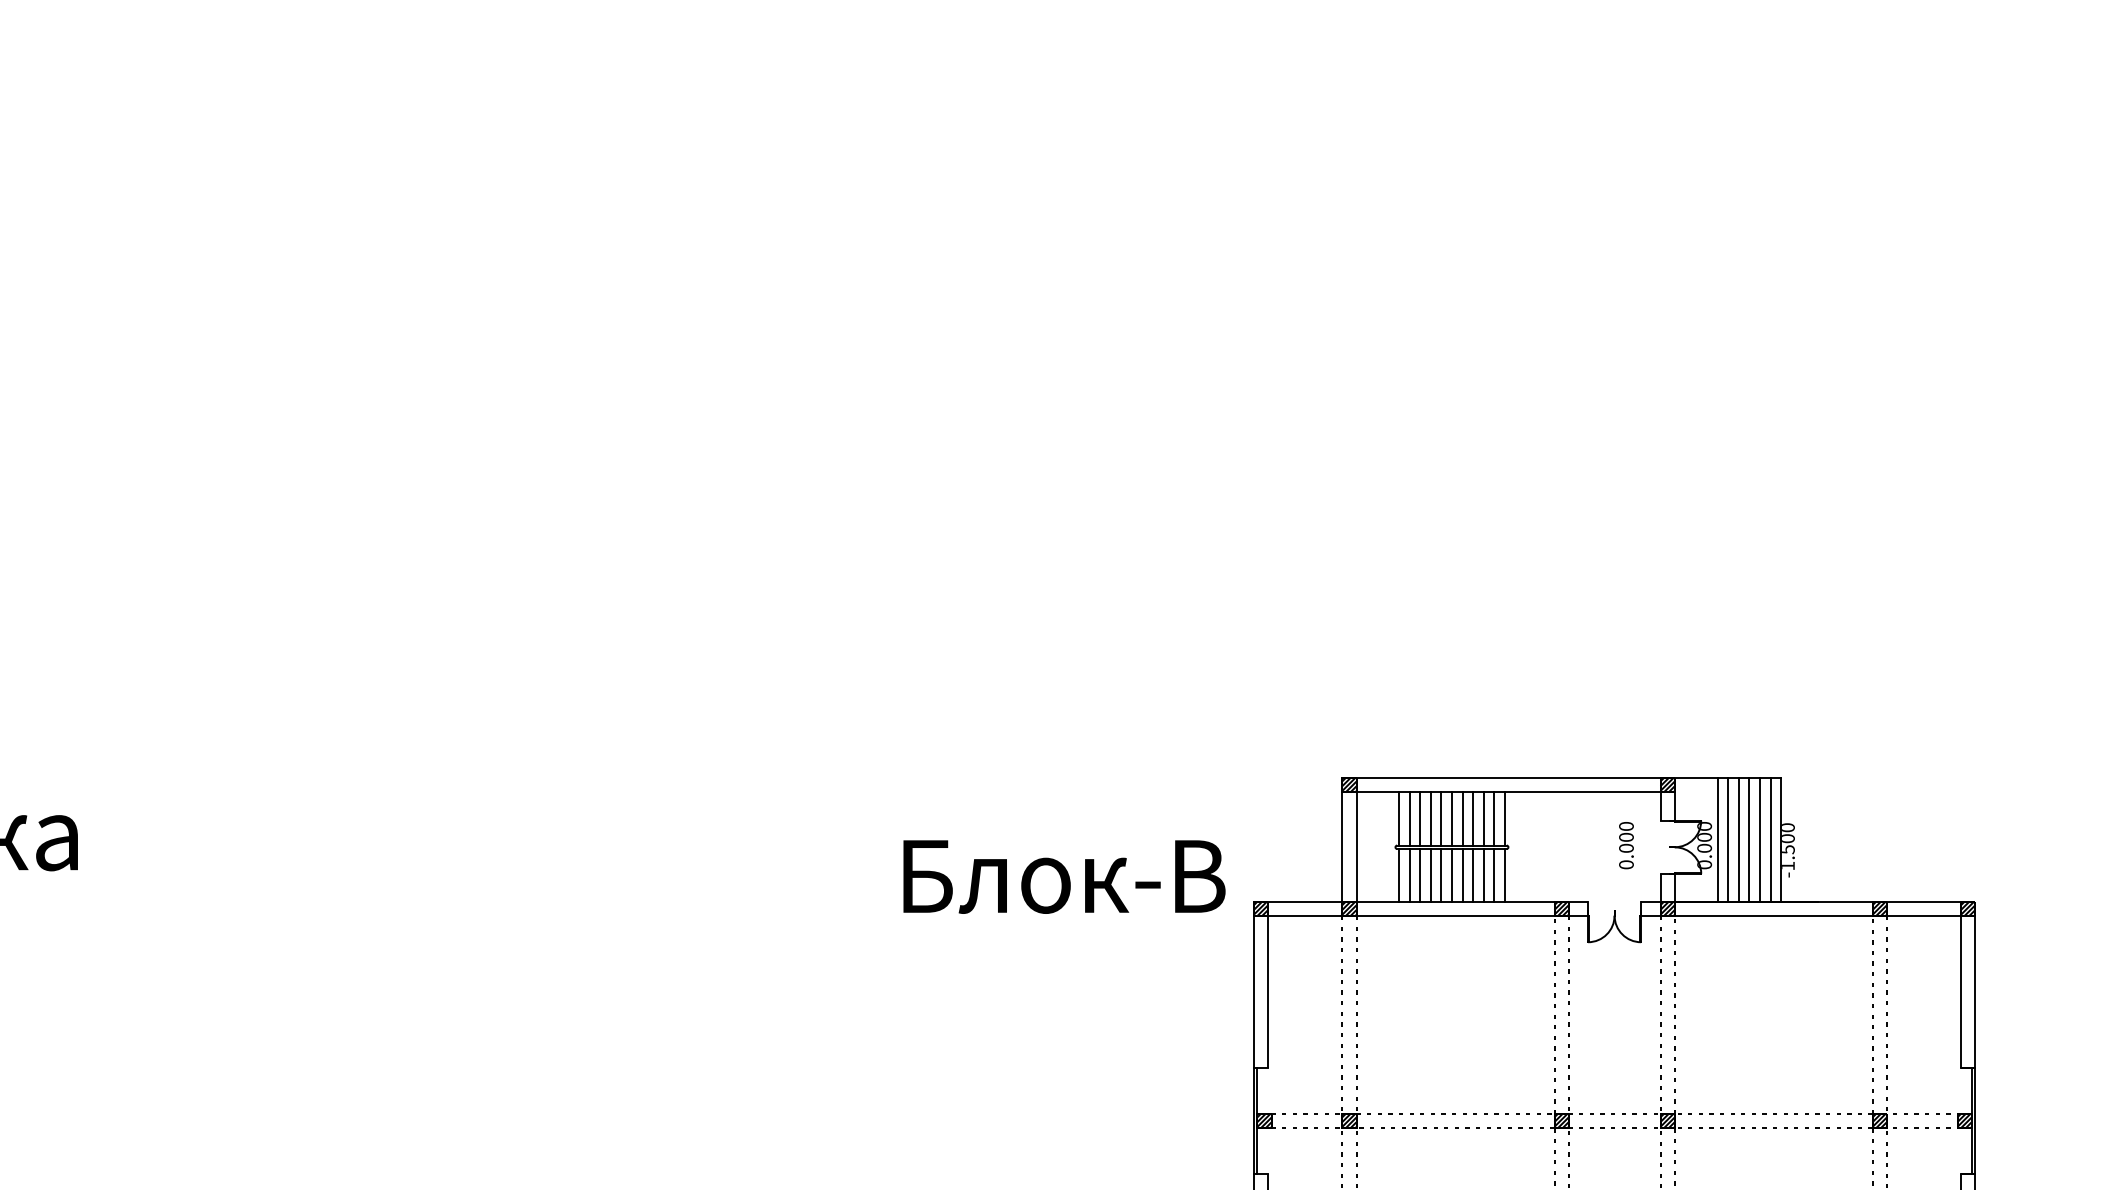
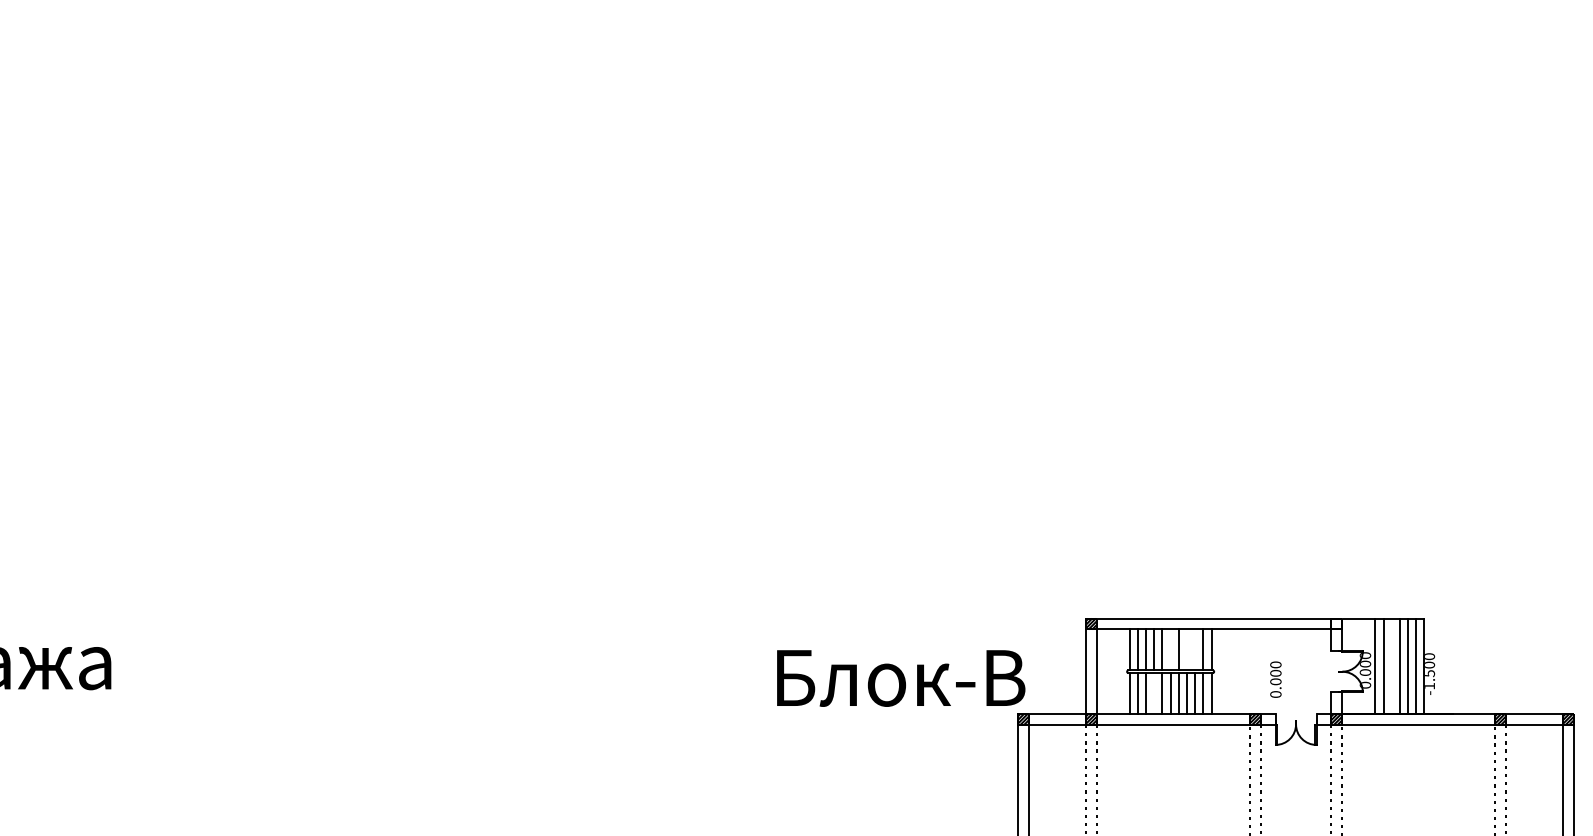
hatch: (1667, 785) -> (1336, 624), removed
line: (1451, 818) -> (1170, 649), removed
line: (1473, 818) -> (1187, 649), removed
line: (1483, 818) -> (1194, 649), removed
line: (1738, 840) -> (1391, 666), removed
text: (1626, 845) -> (1275, 679), moved
line: (1430, 875) -> (1154, 693), removed
text: (1064, 876) -> (901, 678), moved

